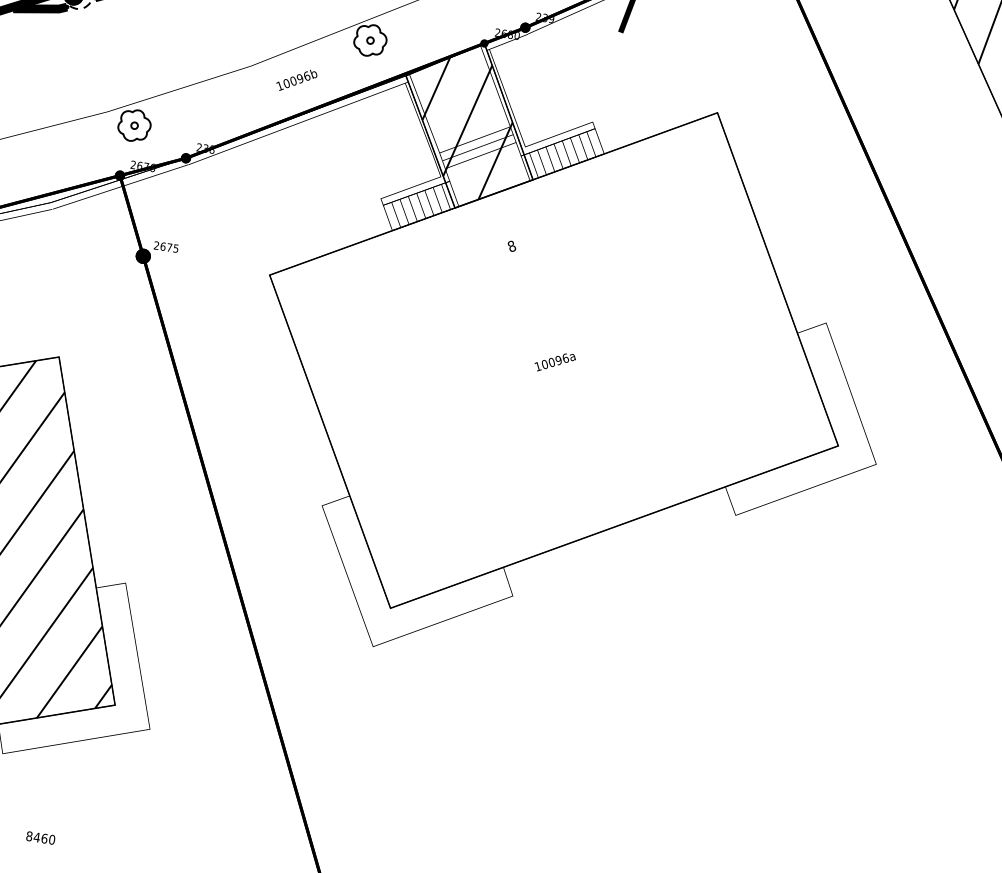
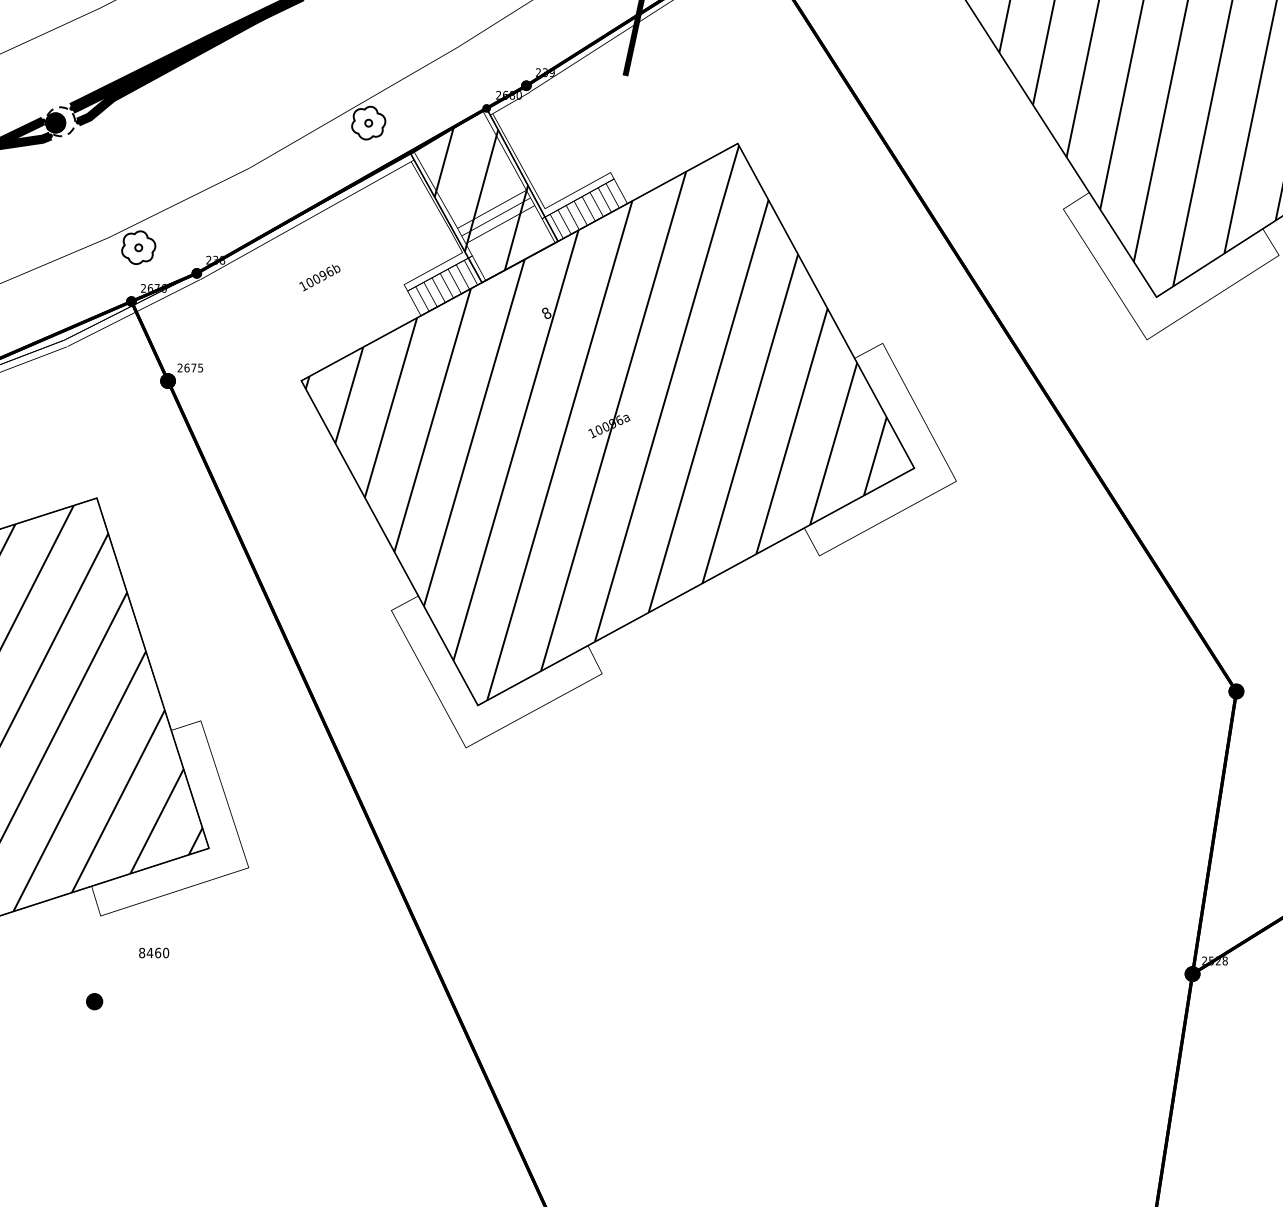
text: (296, 80) -> (319, 277), moved
hatch: (542, 356) -> (595, 422), added
text: (41, 837) -> (154, 952), moved

